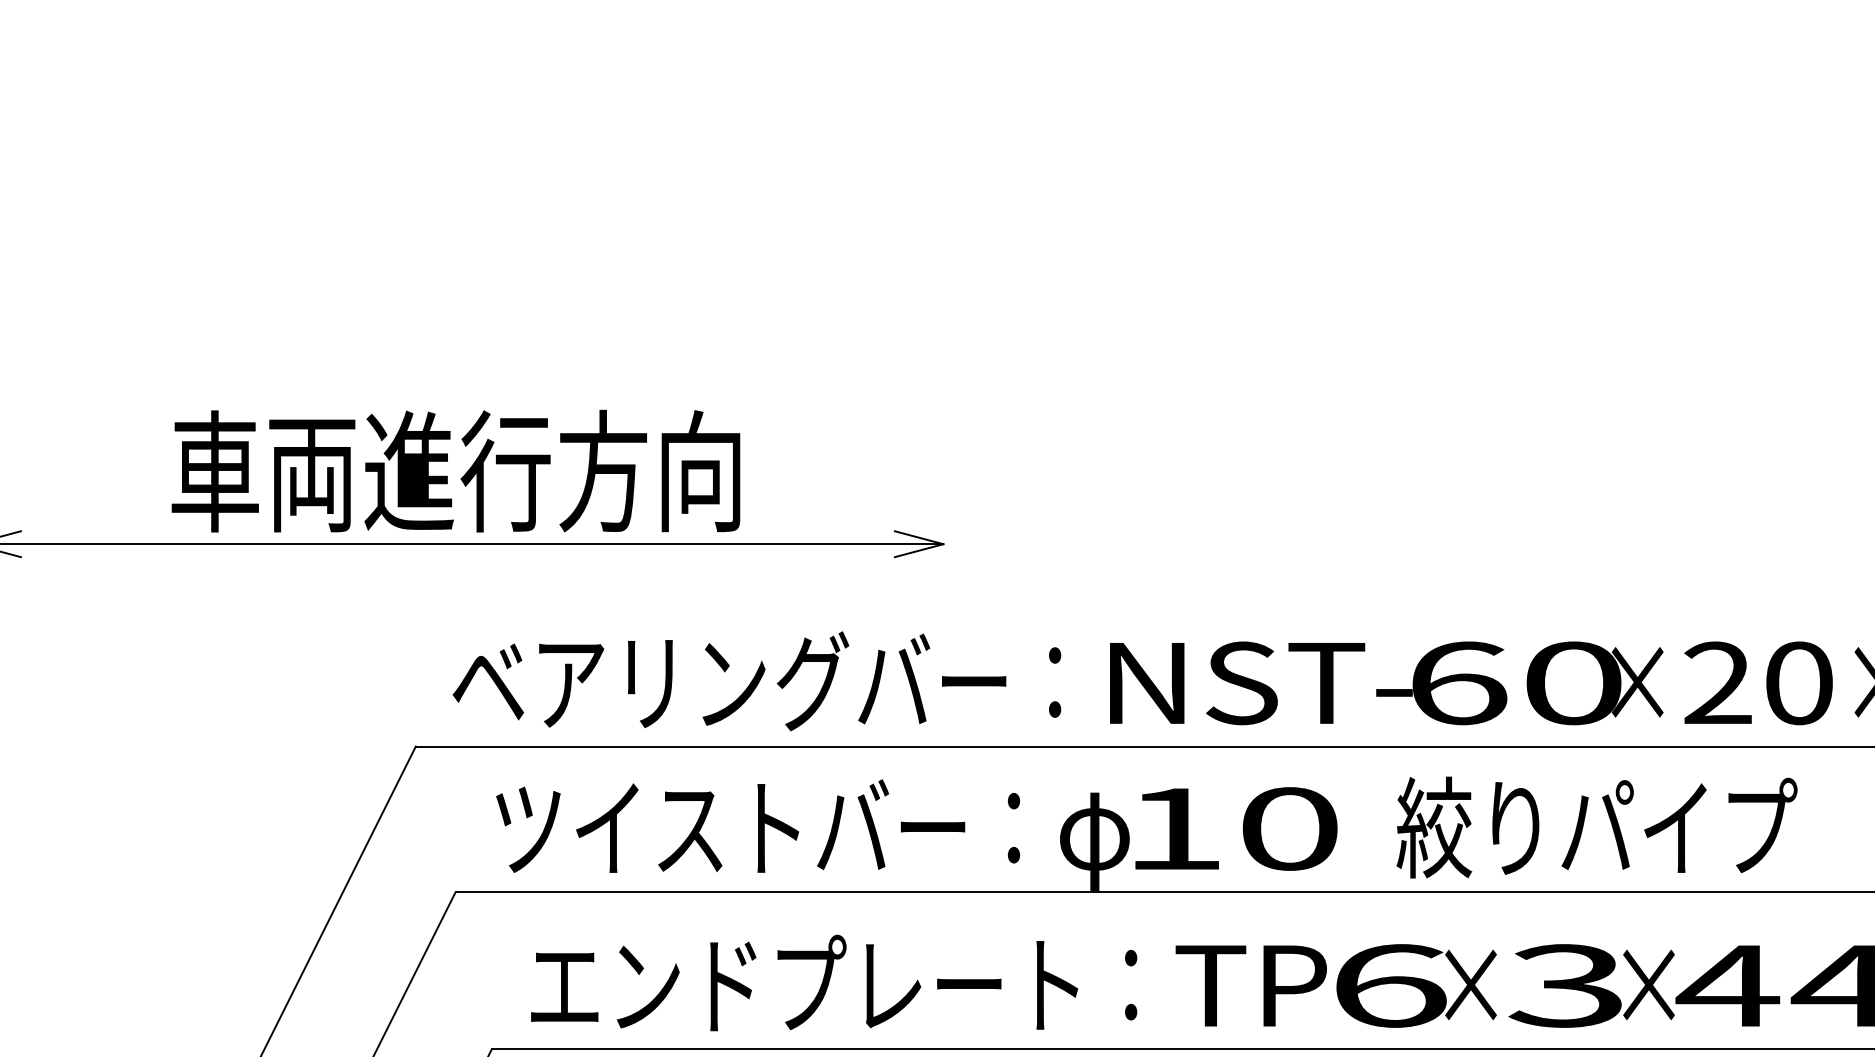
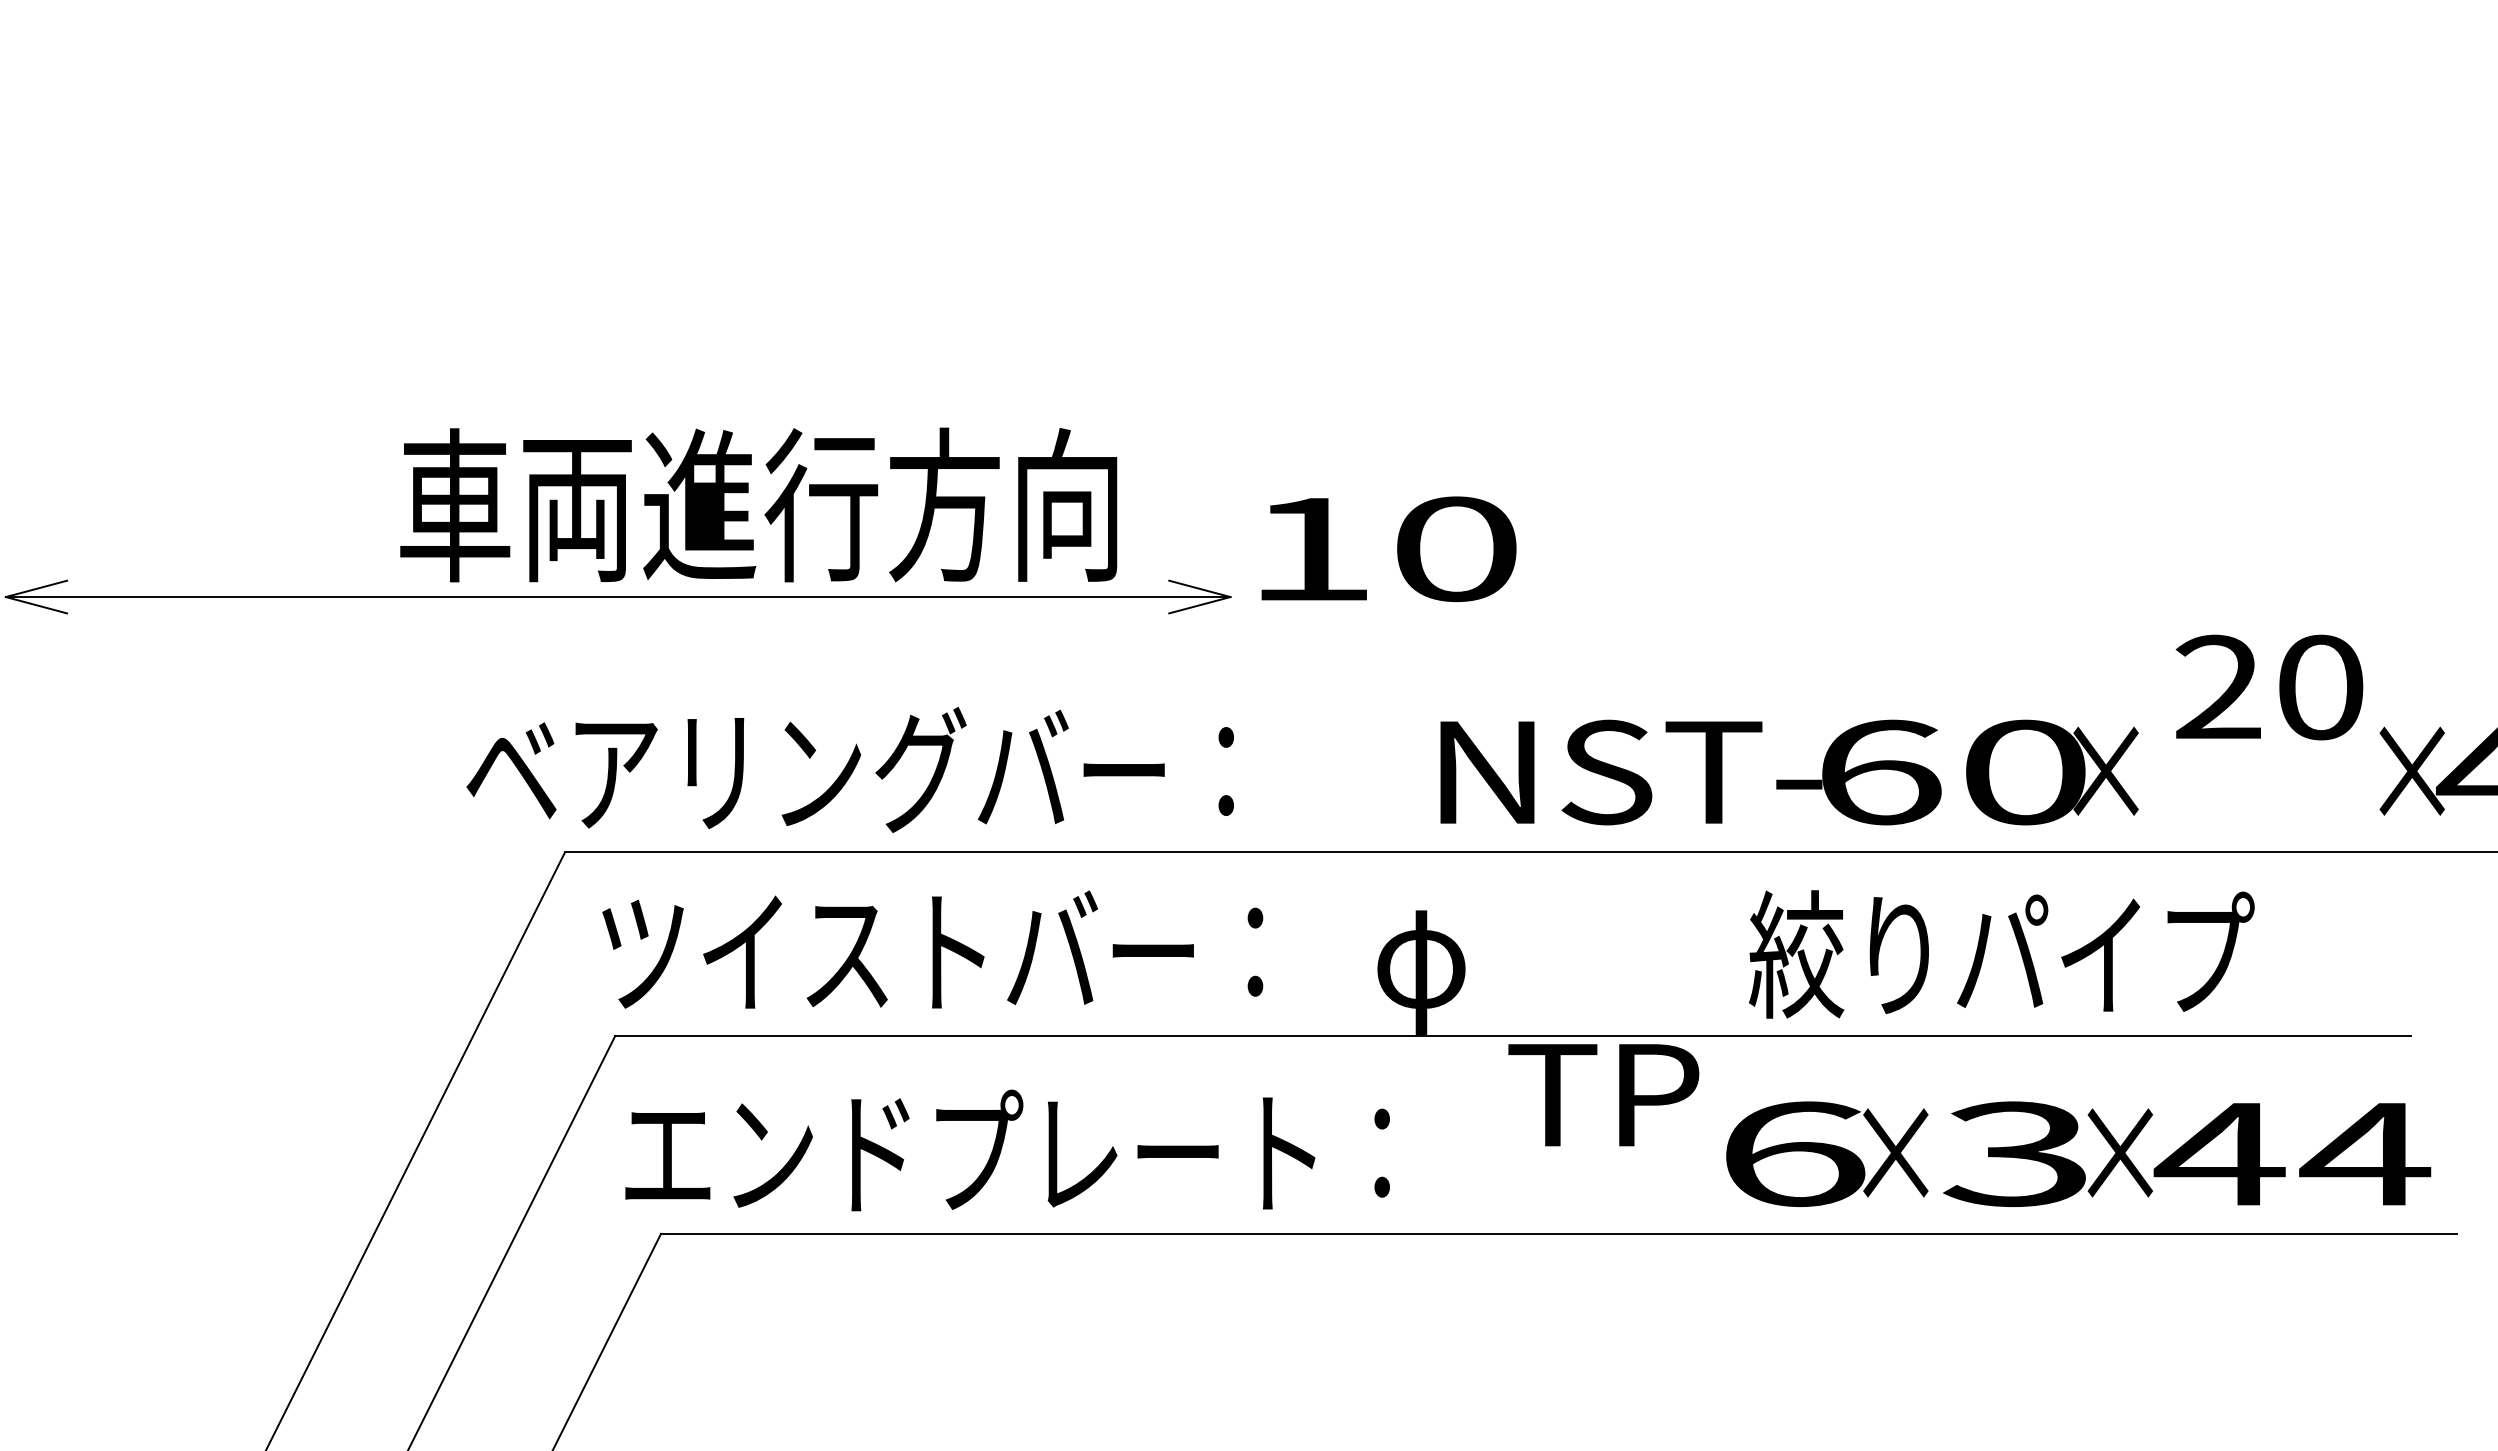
text: (455, 470) -> (758, 504), moved
text: (756, 680) -> (849, 769), moved
text: (1758, 683) -> (2269, 687), moved
text: (757, 826) -> (932, 949), moved
text: (1596, 827) -> (2001, 954), moved
text: (1236, 828) -> (1388, 548), moved
text: (834, 983) -> (1007, 1150), moved
text: (1251, 986) -> (1603, 1095), moved

